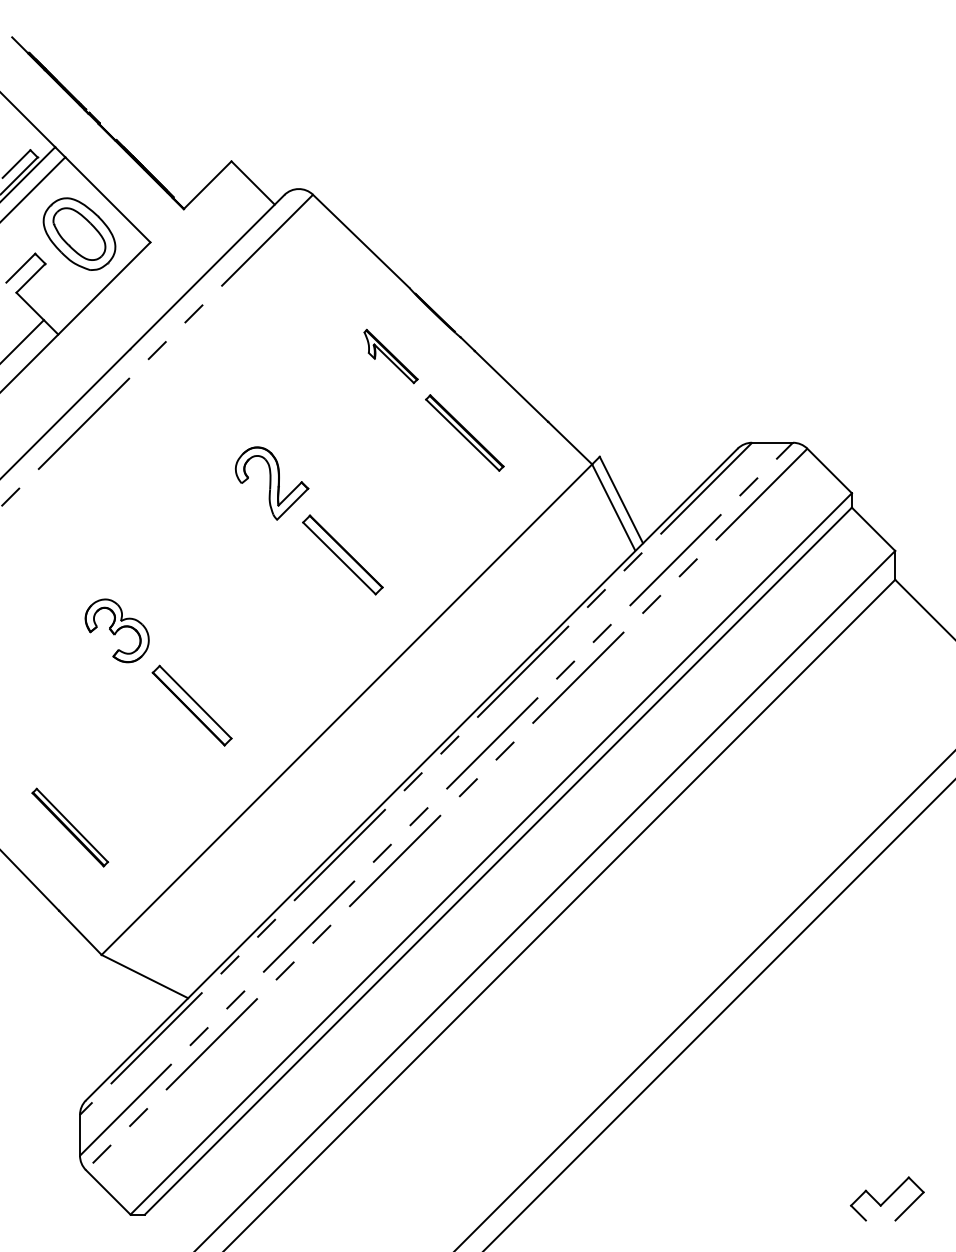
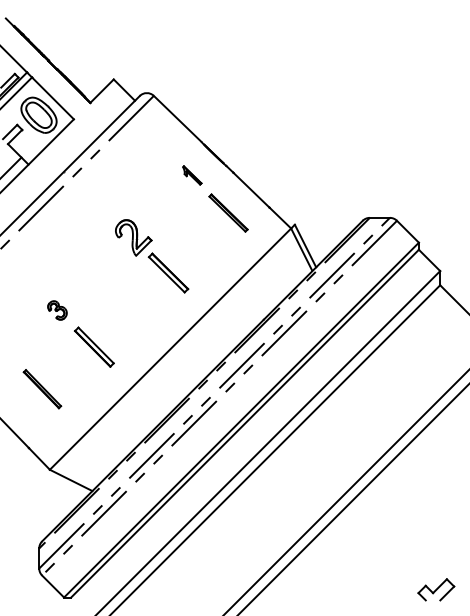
part: (391, 356) -> (192, 175), size x0.7
part: (117, 631) -> (57, 310), size x0.6
part: (70, 828) -> (42, 389), moved

